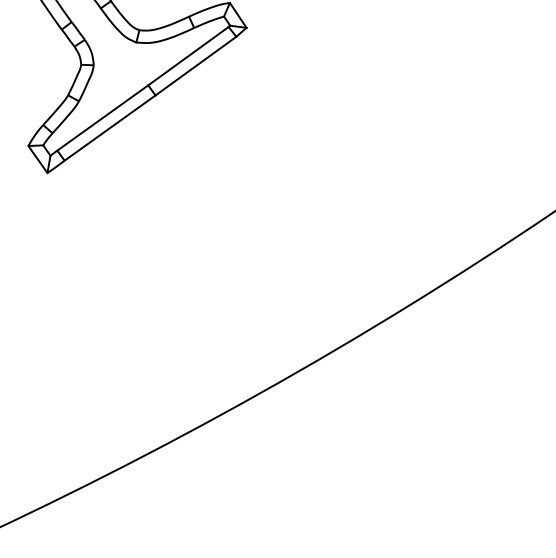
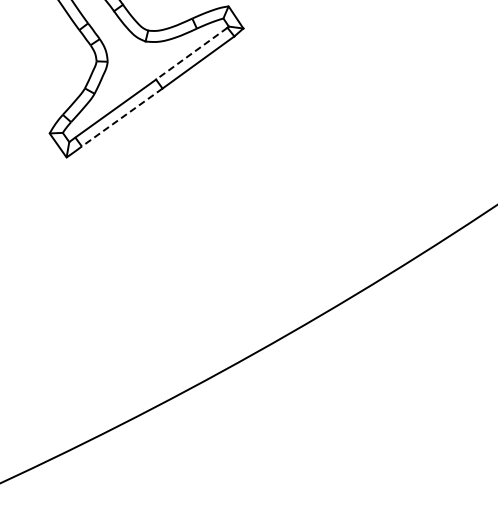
line: (188, 57) -> (191, 54), solid -> dashed
line: (110, 128) -> (122, 117), solid -> dashed

